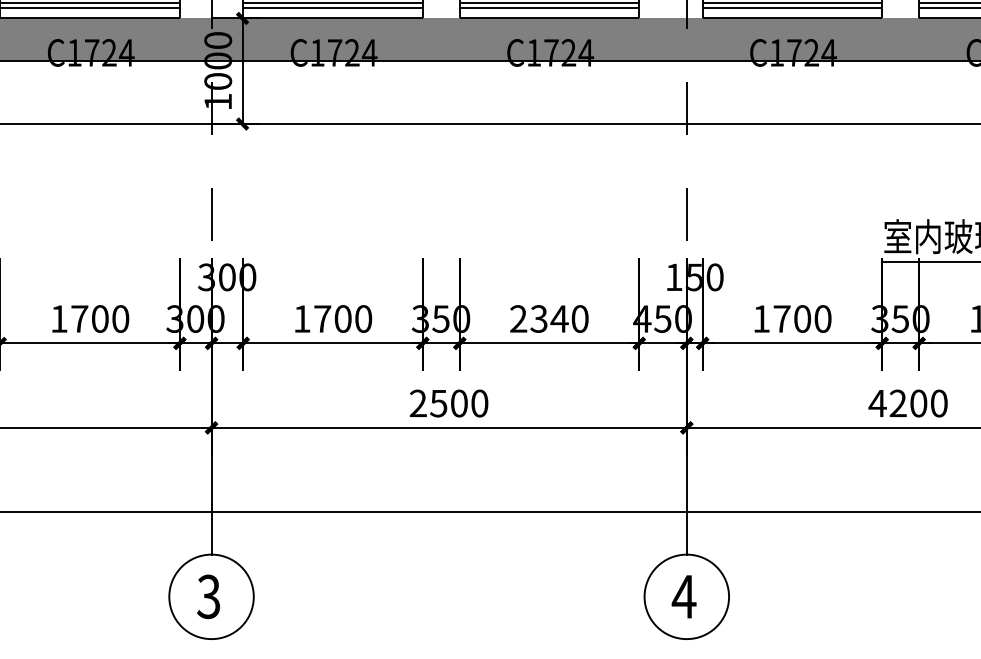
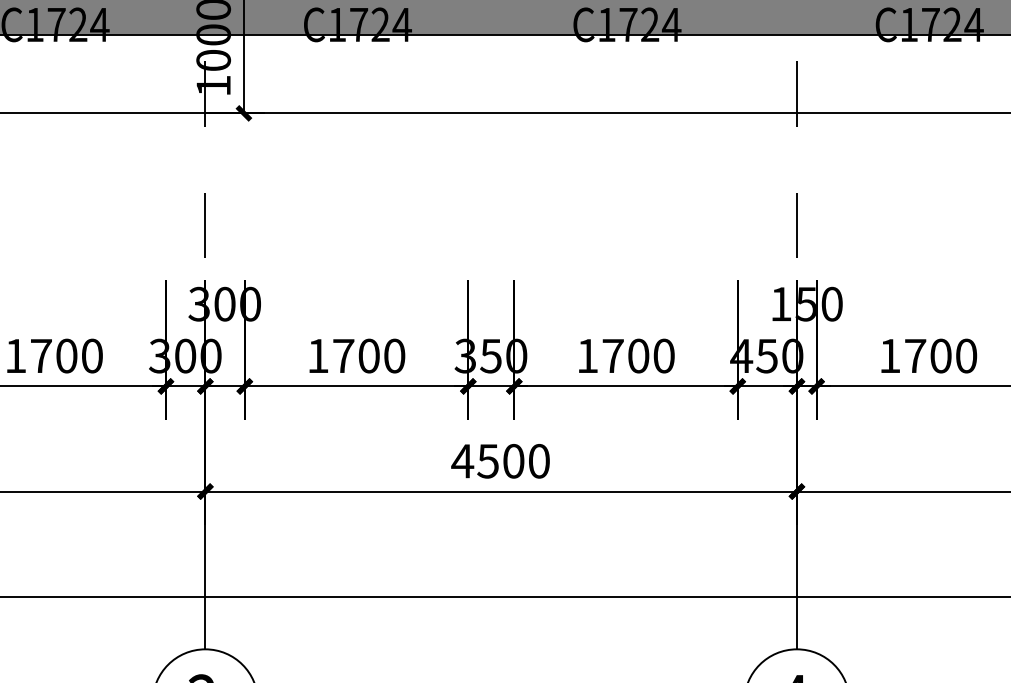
text: (539, 318) -> (613, 355), 2340 -> 1700
text: (418, 403) -> (462, 461), 2500 -> 4500

